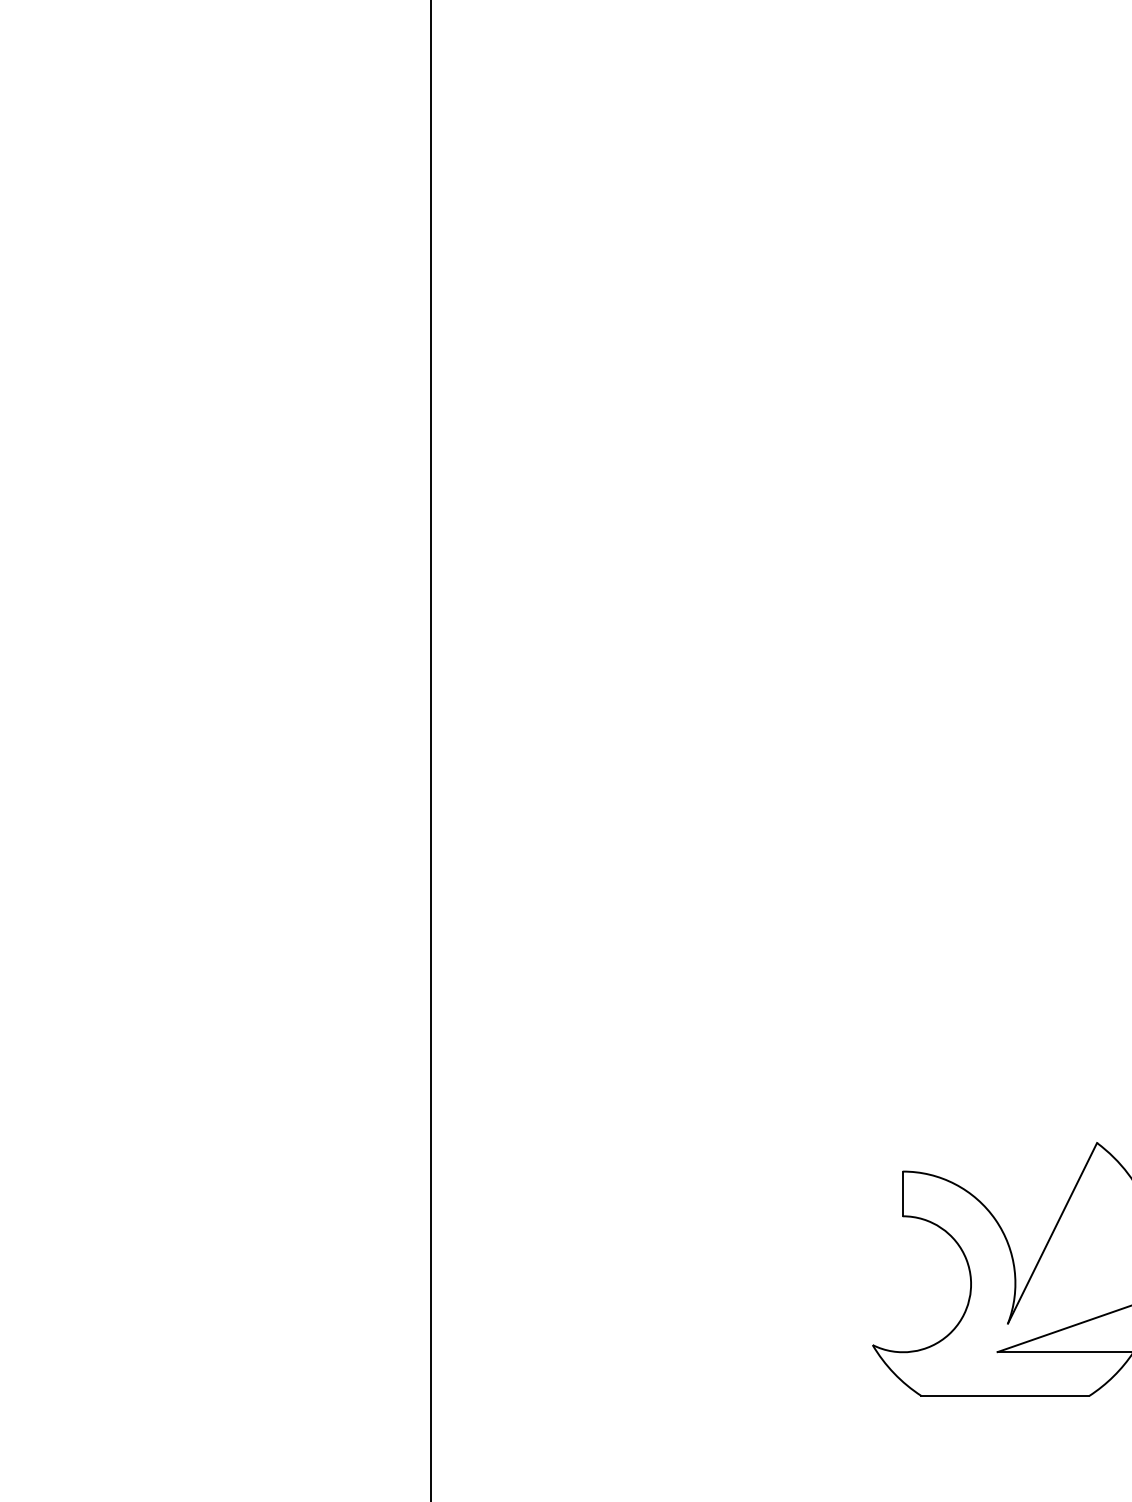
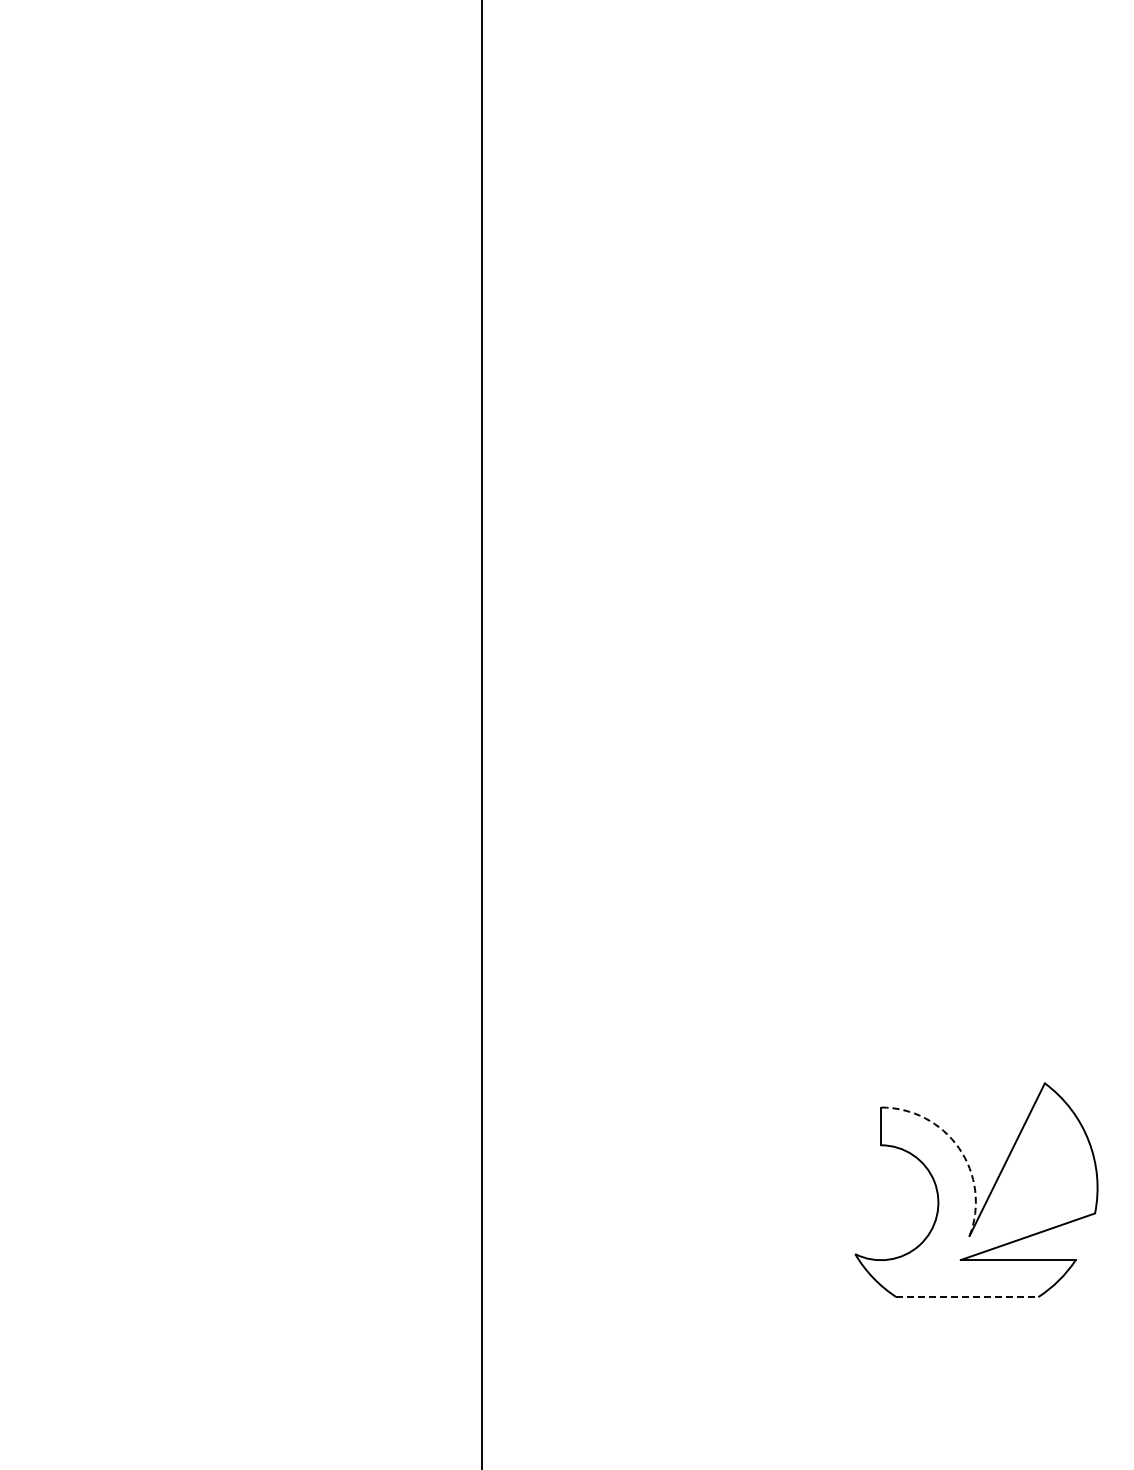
arc: (996, 1220) -> (959, 1148), solid -> dashed
line: (1005, 1396) -> (967, 1297), solid -> dashed

